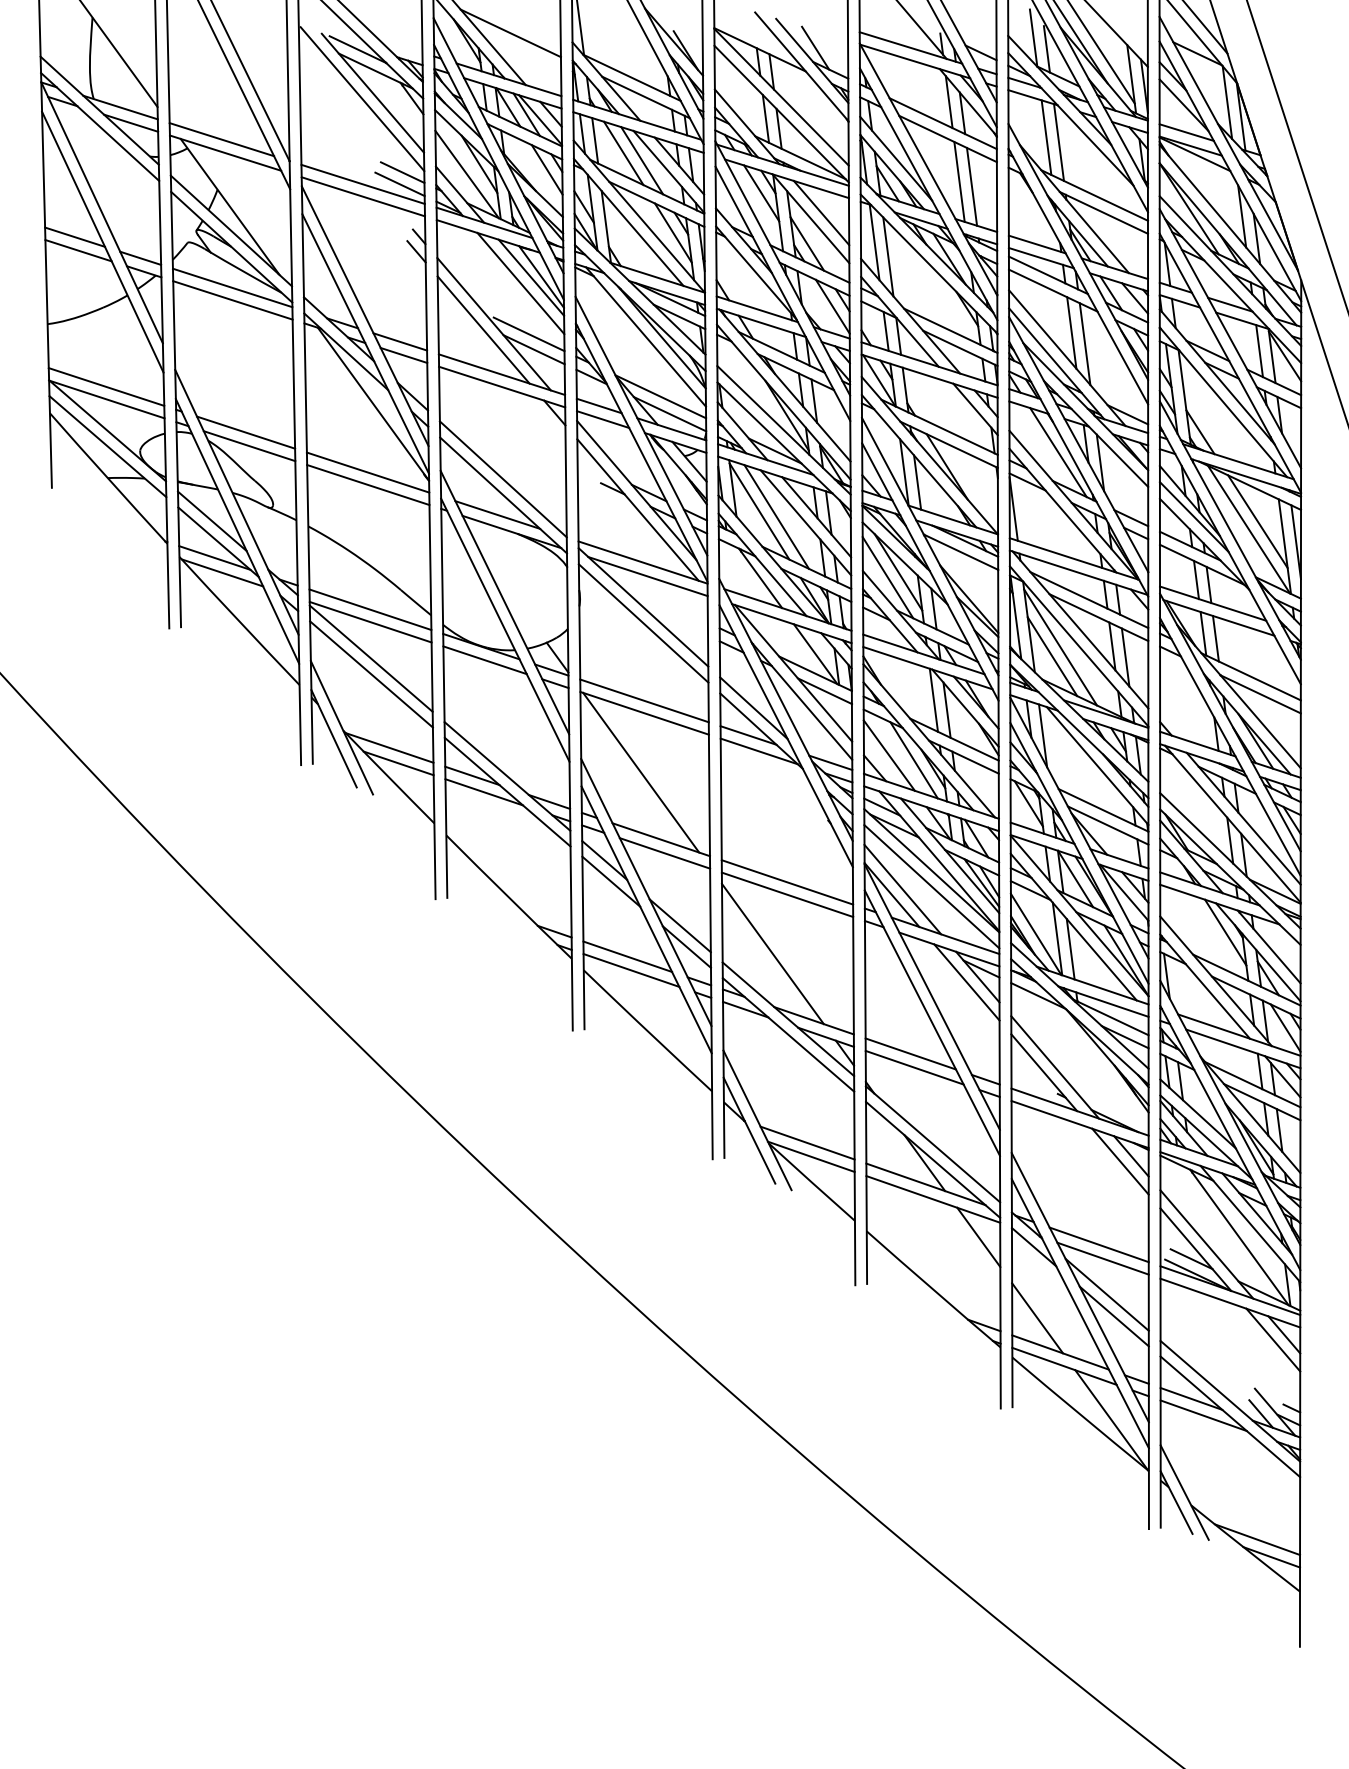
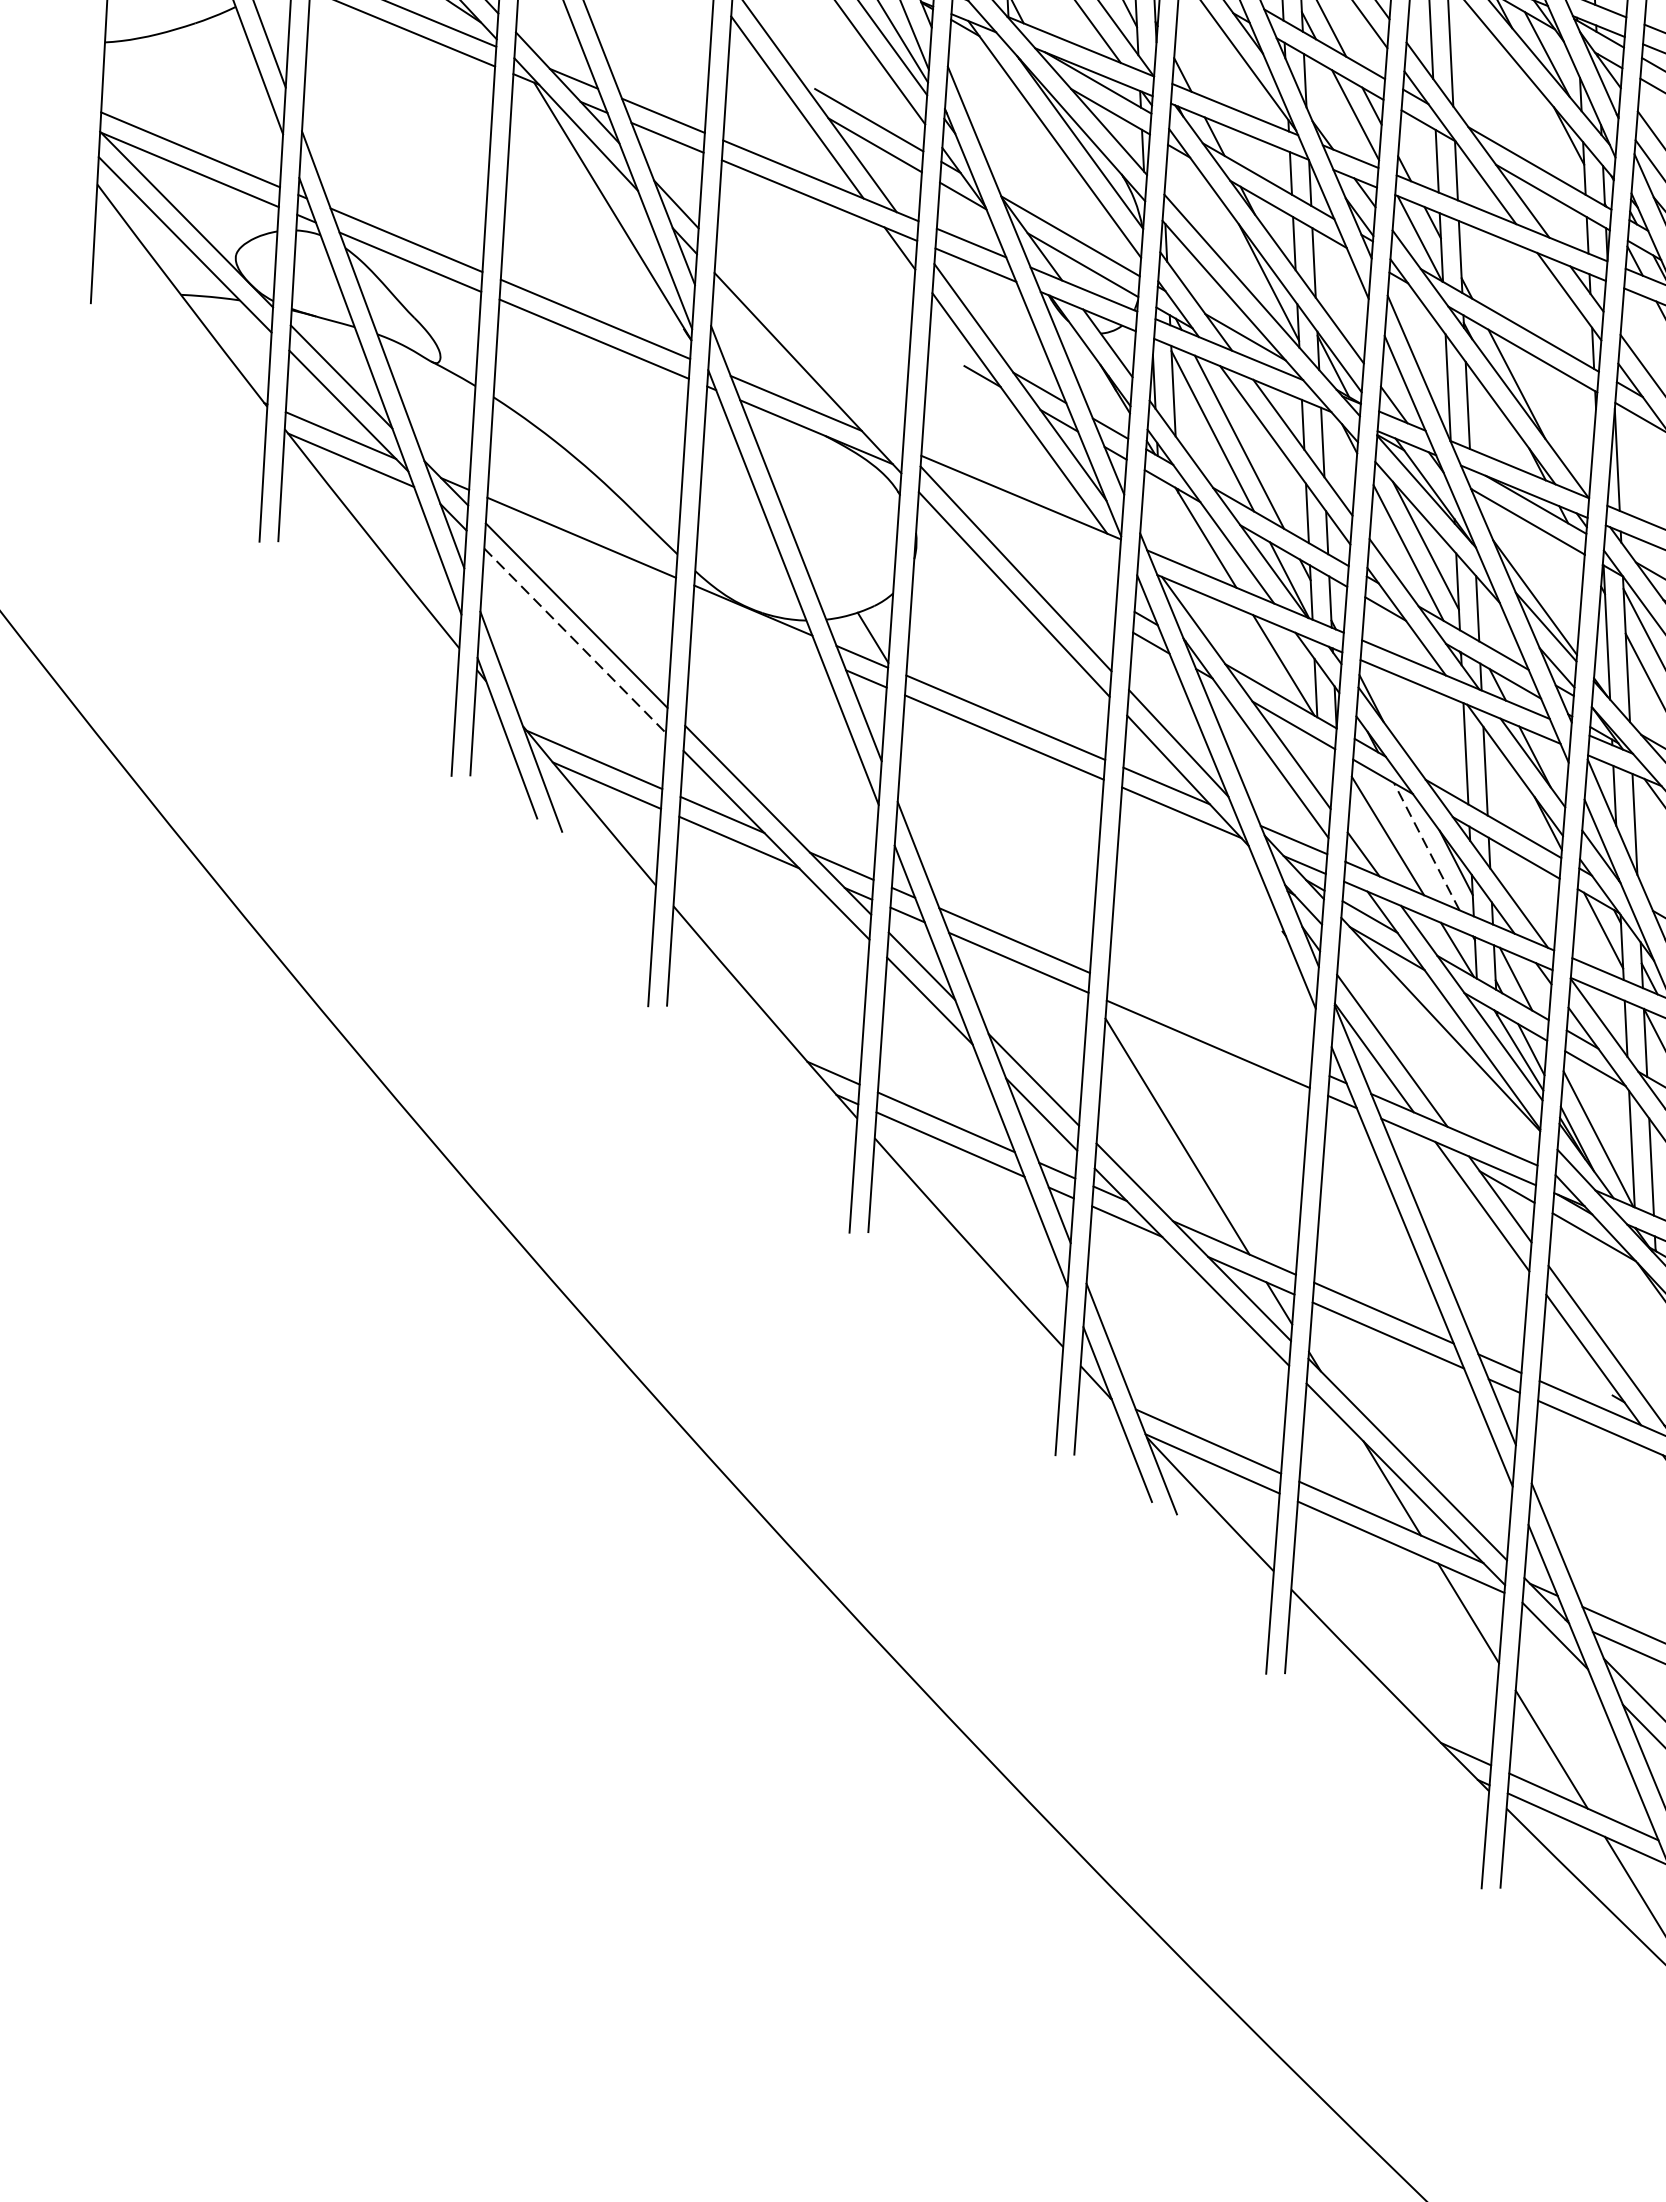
line: (502, 479) -> (808, 347), removed
line: (647, 576) -> (1026, 520), removed
line: (370, 621) -> (580, 556), removed
line: (484, 660) -> (756, 633), removed
line: (371, 674) -> (575, 640), solid -> dashed
line: (914, 760) -> (1427, 847), solid -> dashed
line: (641, 772) -> (991, 831), removed
line: (787, 882) -> (1209, 1024), removed
line: (931, 886) -> (1438, 1049), removed

